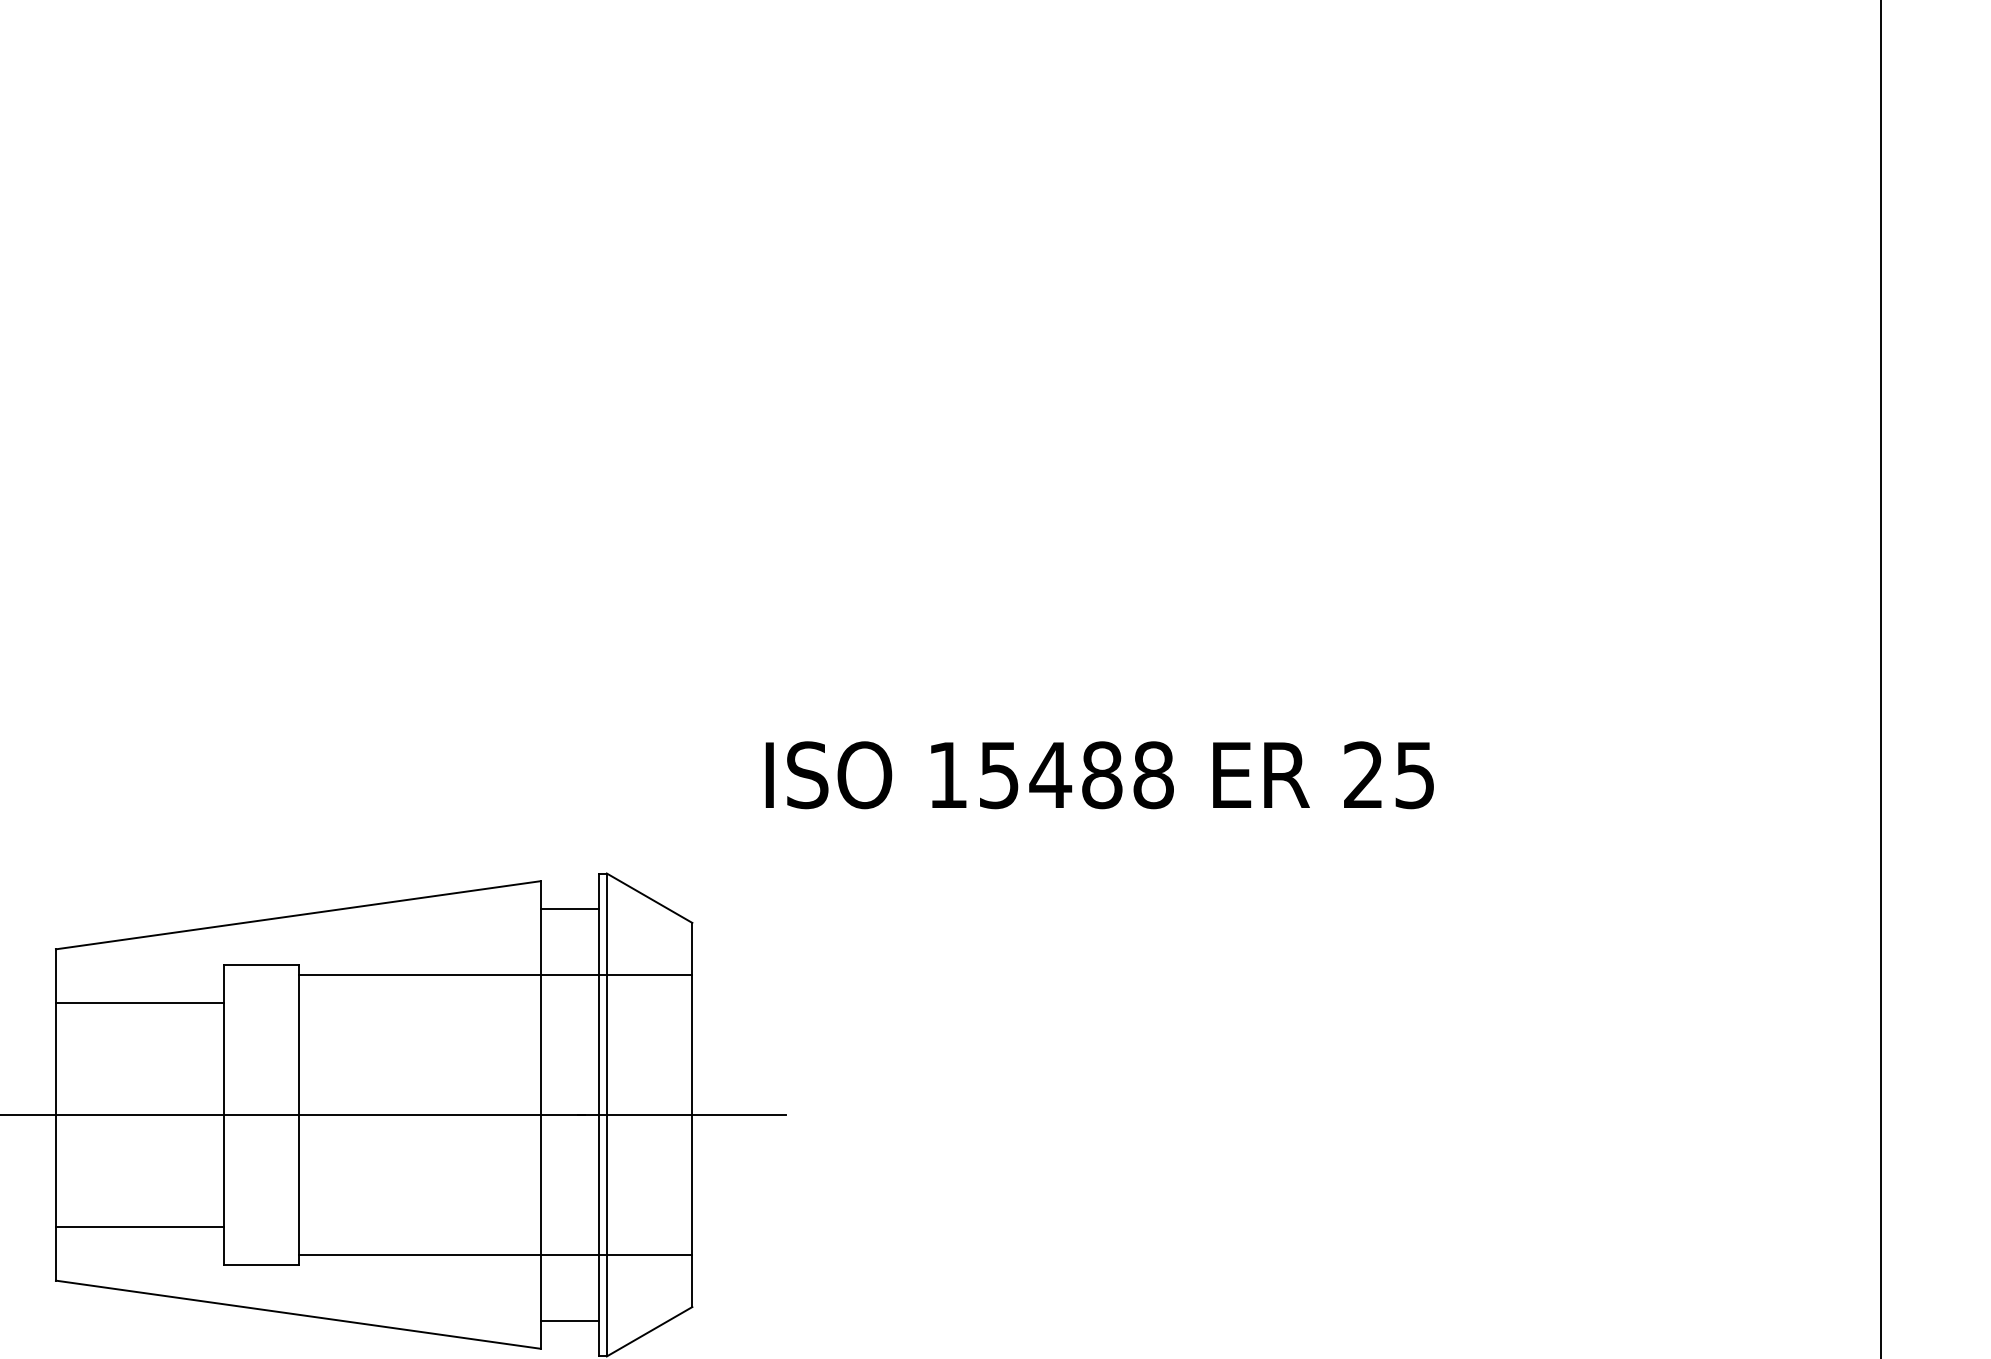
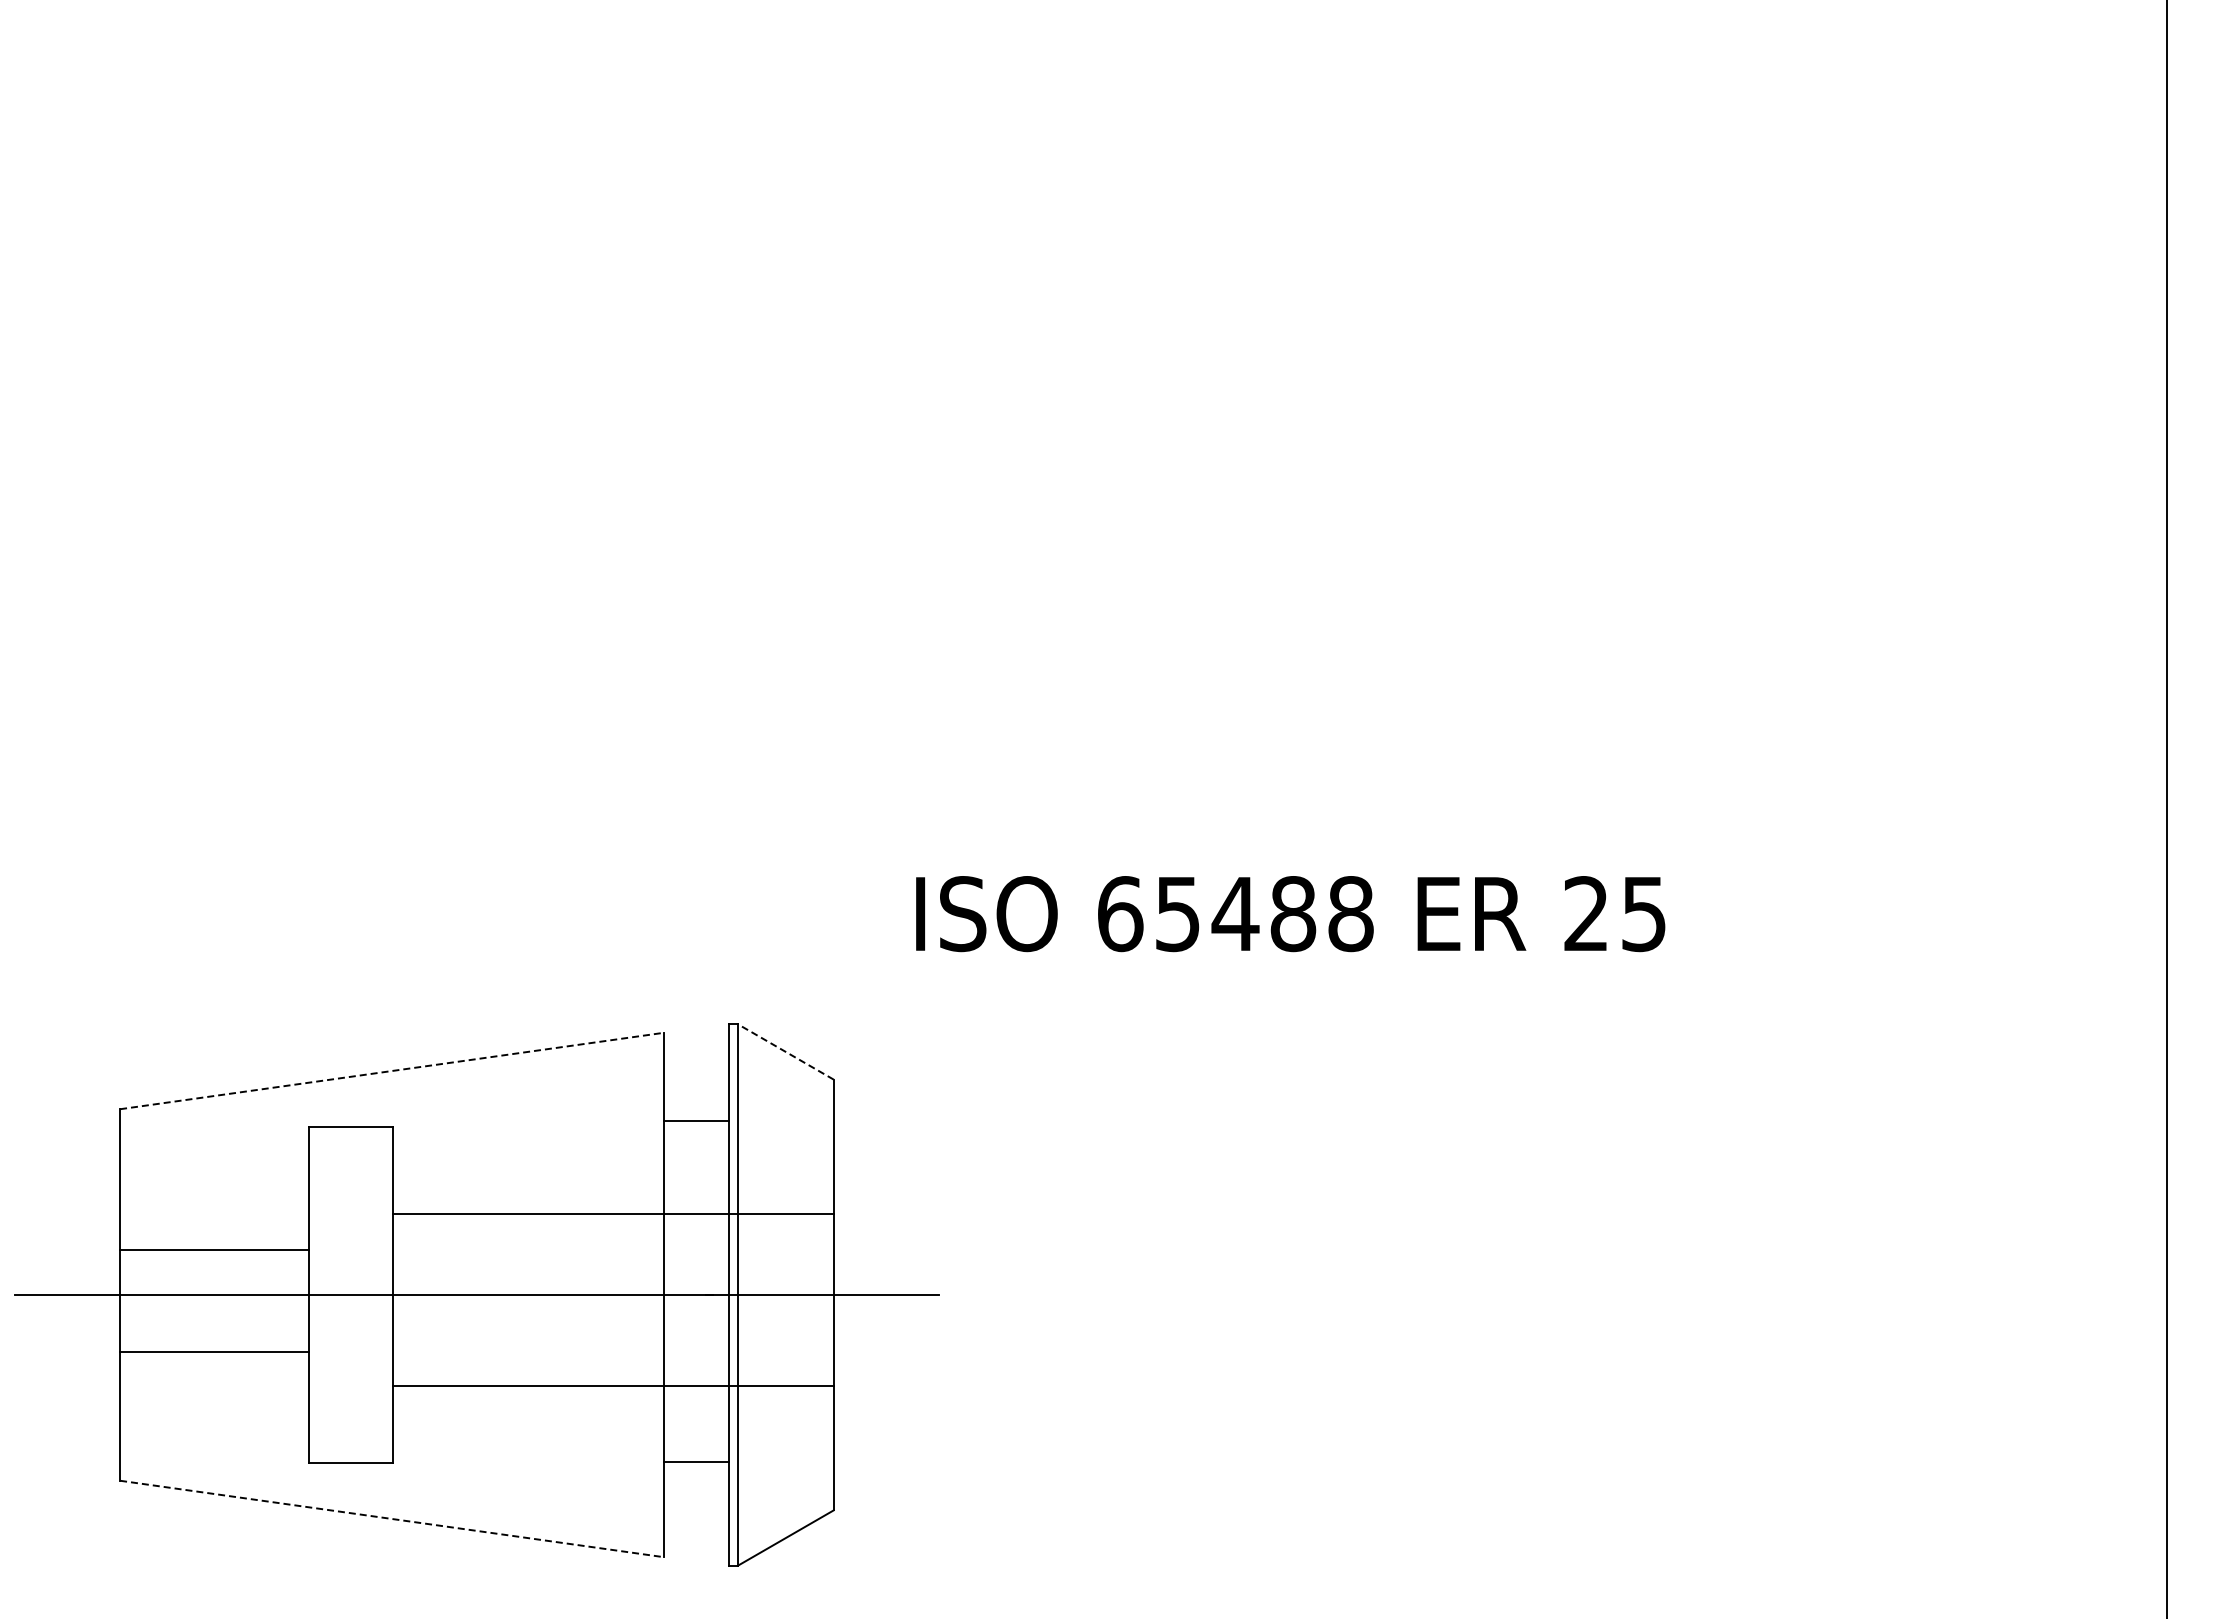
text: (948, 775) -> (1120, 914), 15488 -> 65488
line: (649, 897) -> (785, 1051), solid -> dashed
line: (569, 909) -> (695, 1121), moved
line: (298, 914) -> (392, 1070), solid -> dashed
line: (495, 974) -> (612, 1213), moved
line: (140, 1003) -> (214, 1250), moved
line: (140, 1226) -> (214, 1351), moved
line: (495, 1255) -> (612, 1386), moved
line: (298, 1315) -> (392, 1519), solid -> dashed
line: (569, 1320) -> (695, 1461), moved

